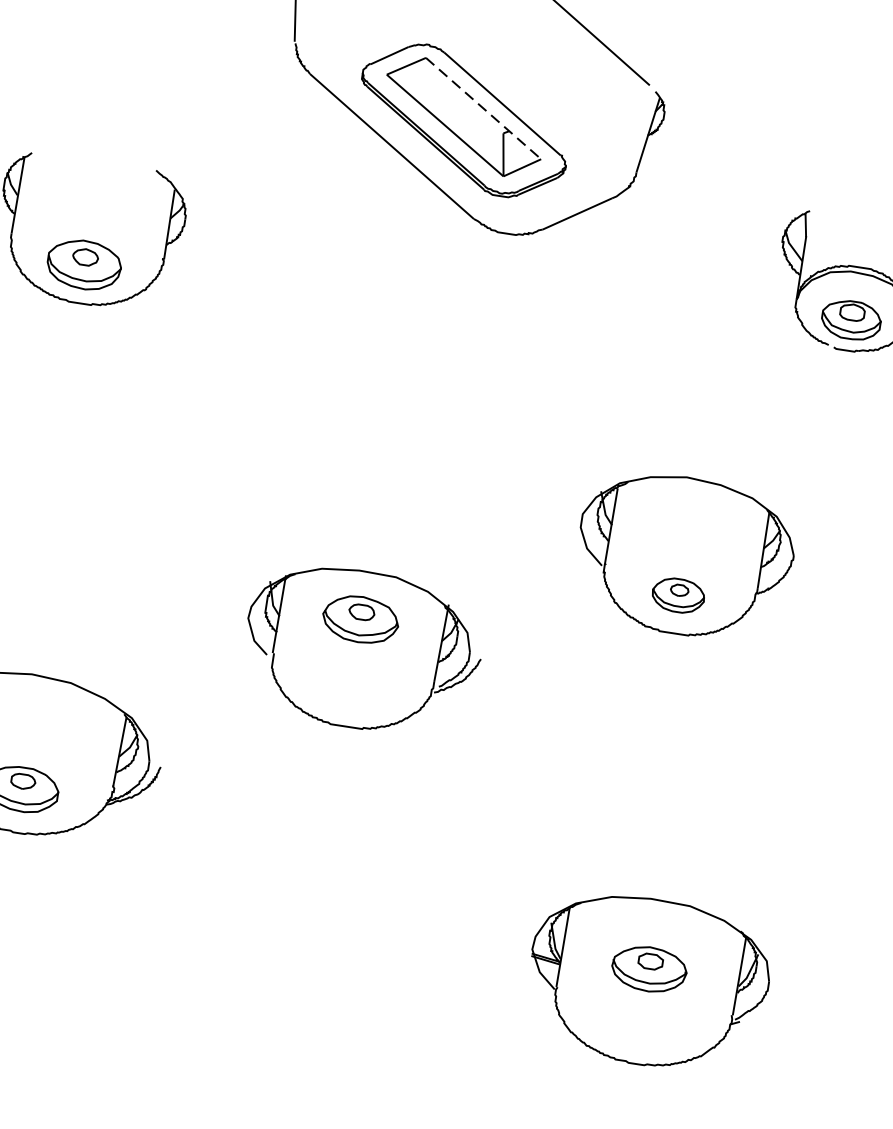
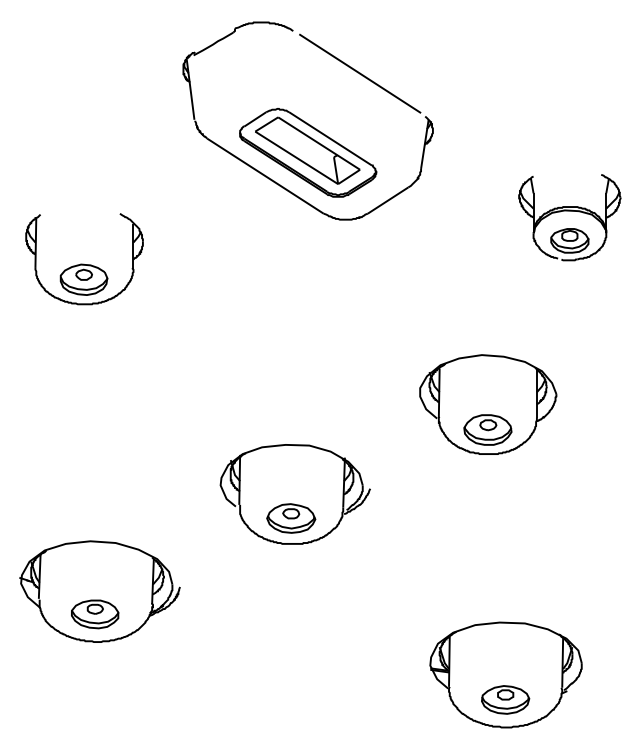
line: (484, 108) -> (319, 143), dashed -> solid
part: (677, 594) -> (487, 429), size x1.43
part: (361, 619) -> (291, 518), moved
part: (649, 968) -> (505, 699), moved

